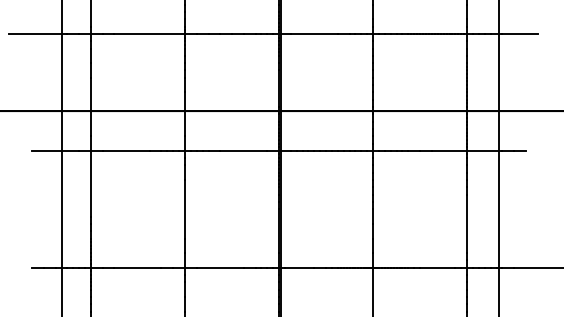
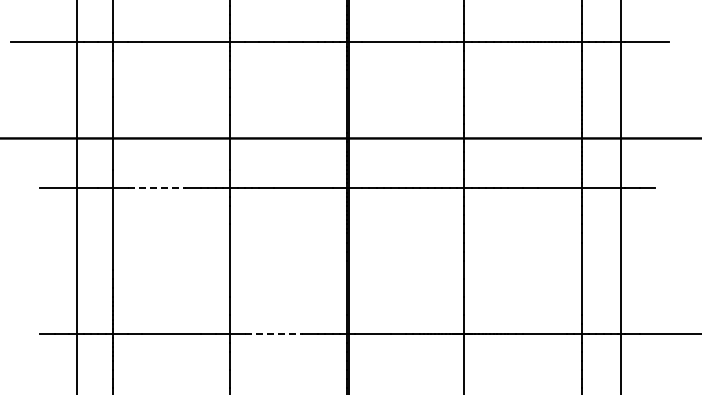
line: (126, 150) -> (157, 187), solid -> dashed
line: (220, 267) -> (274, 333), solid -> dashed

